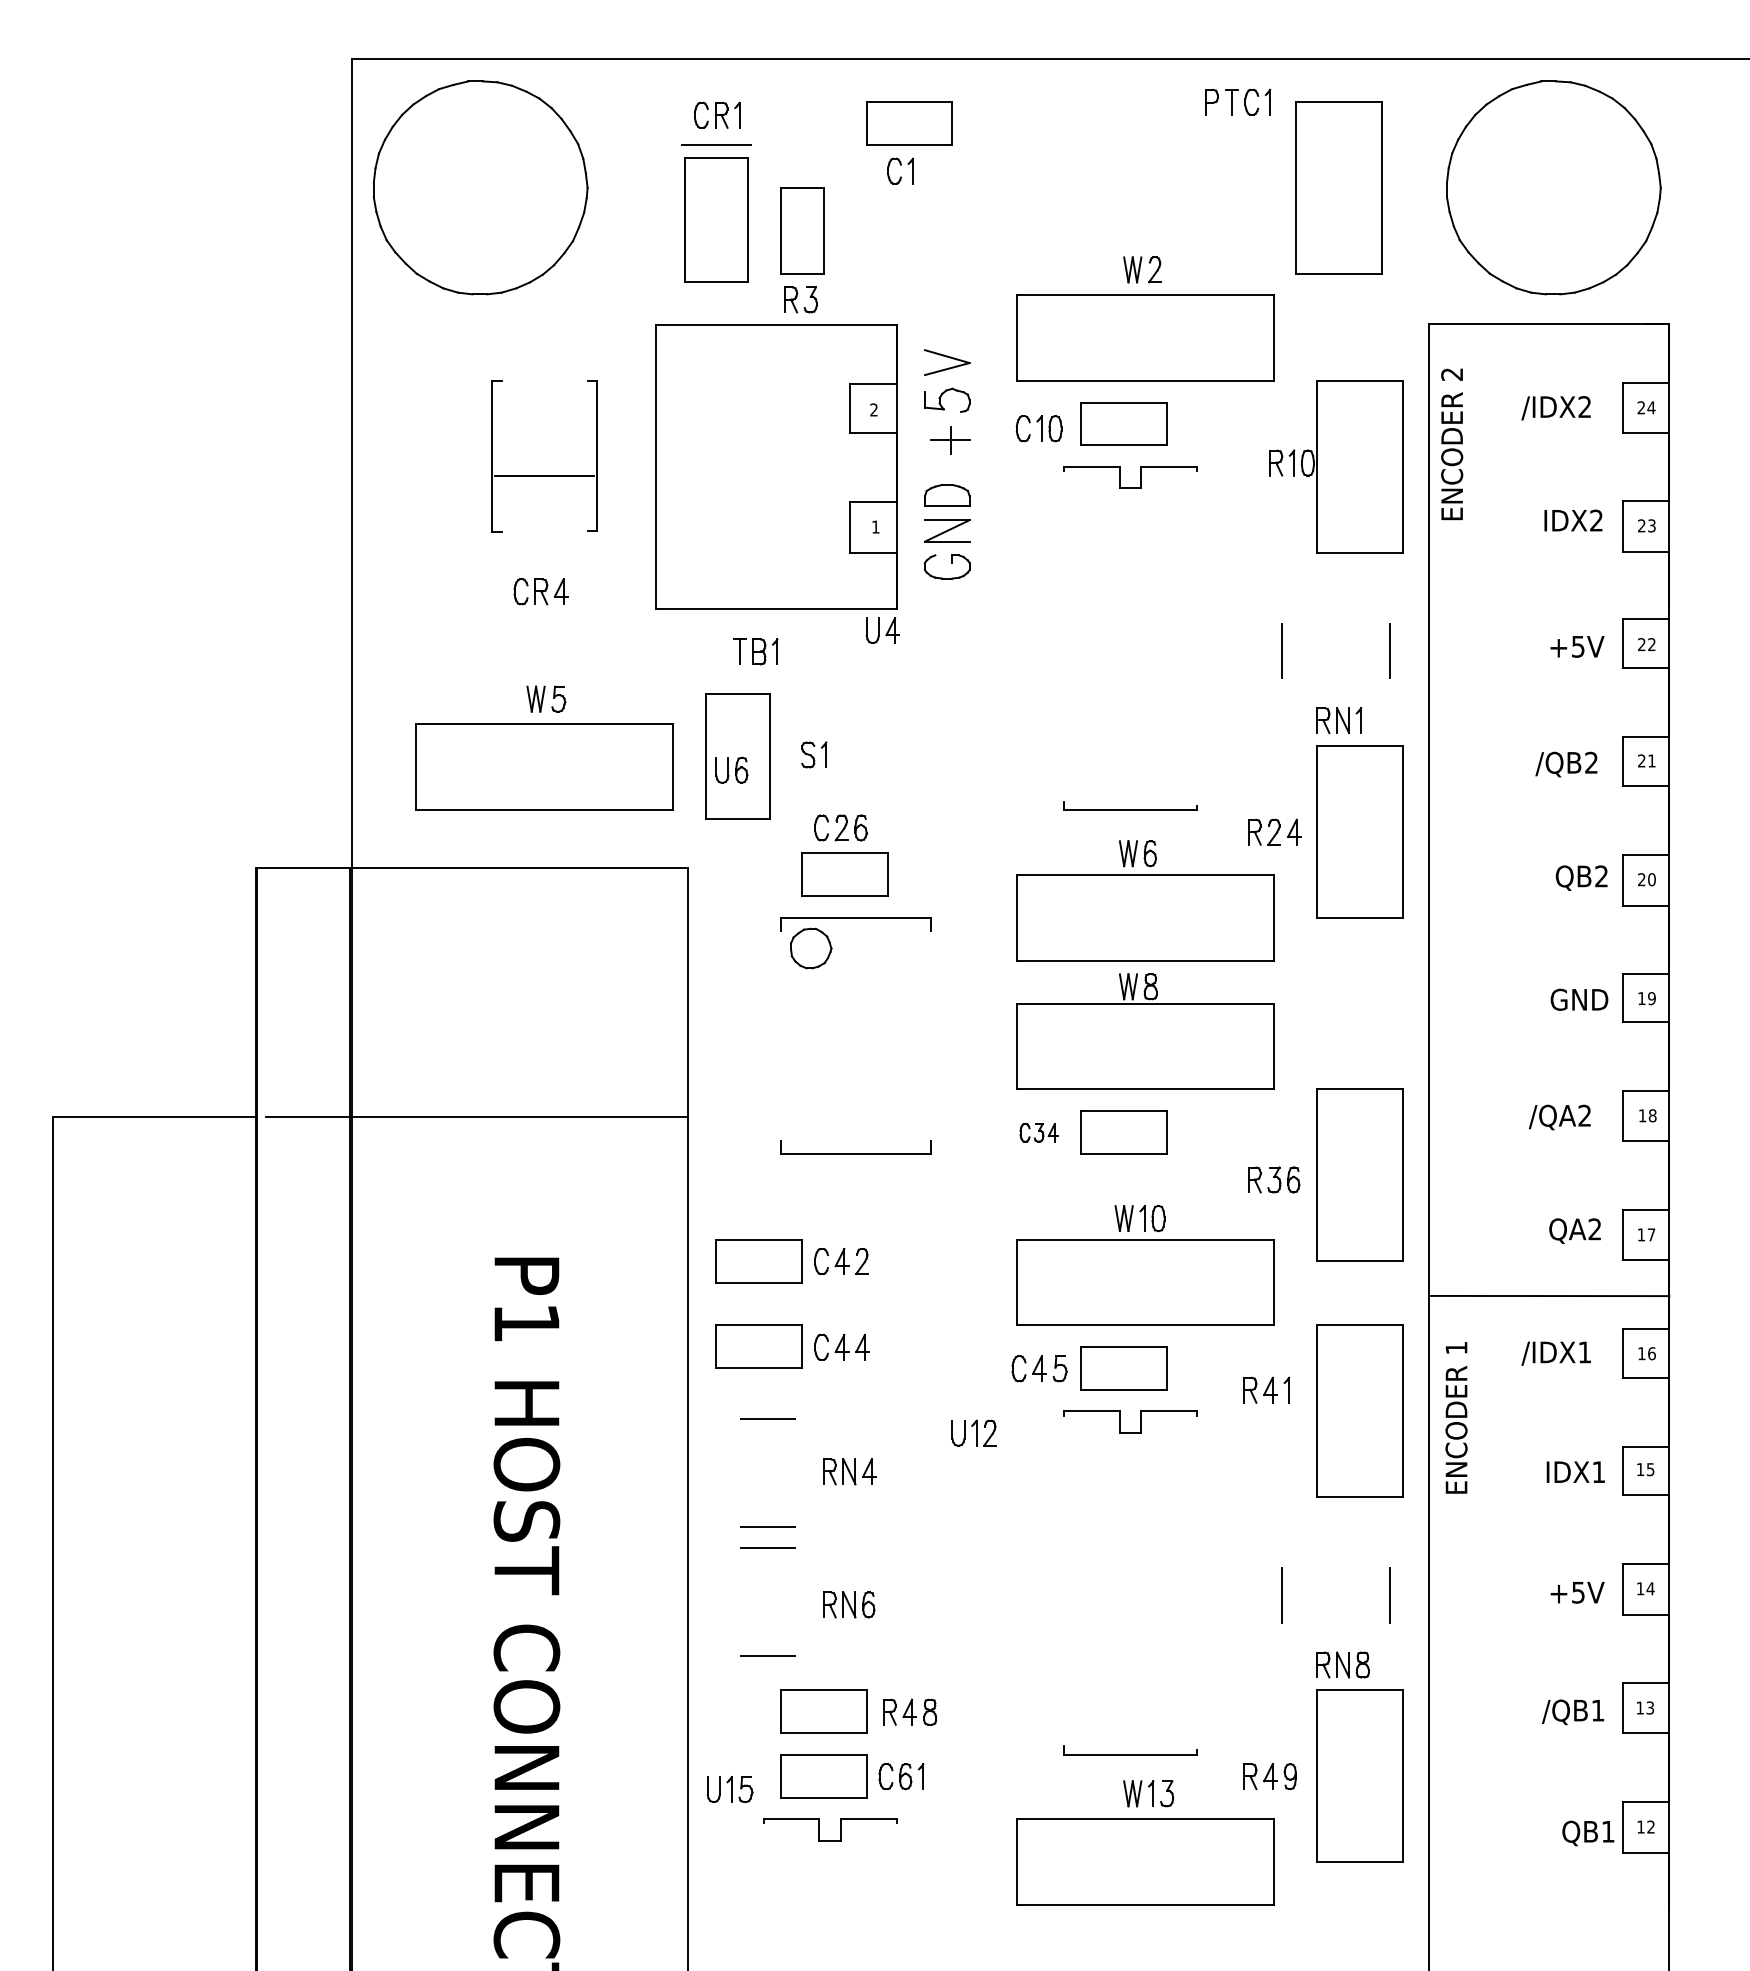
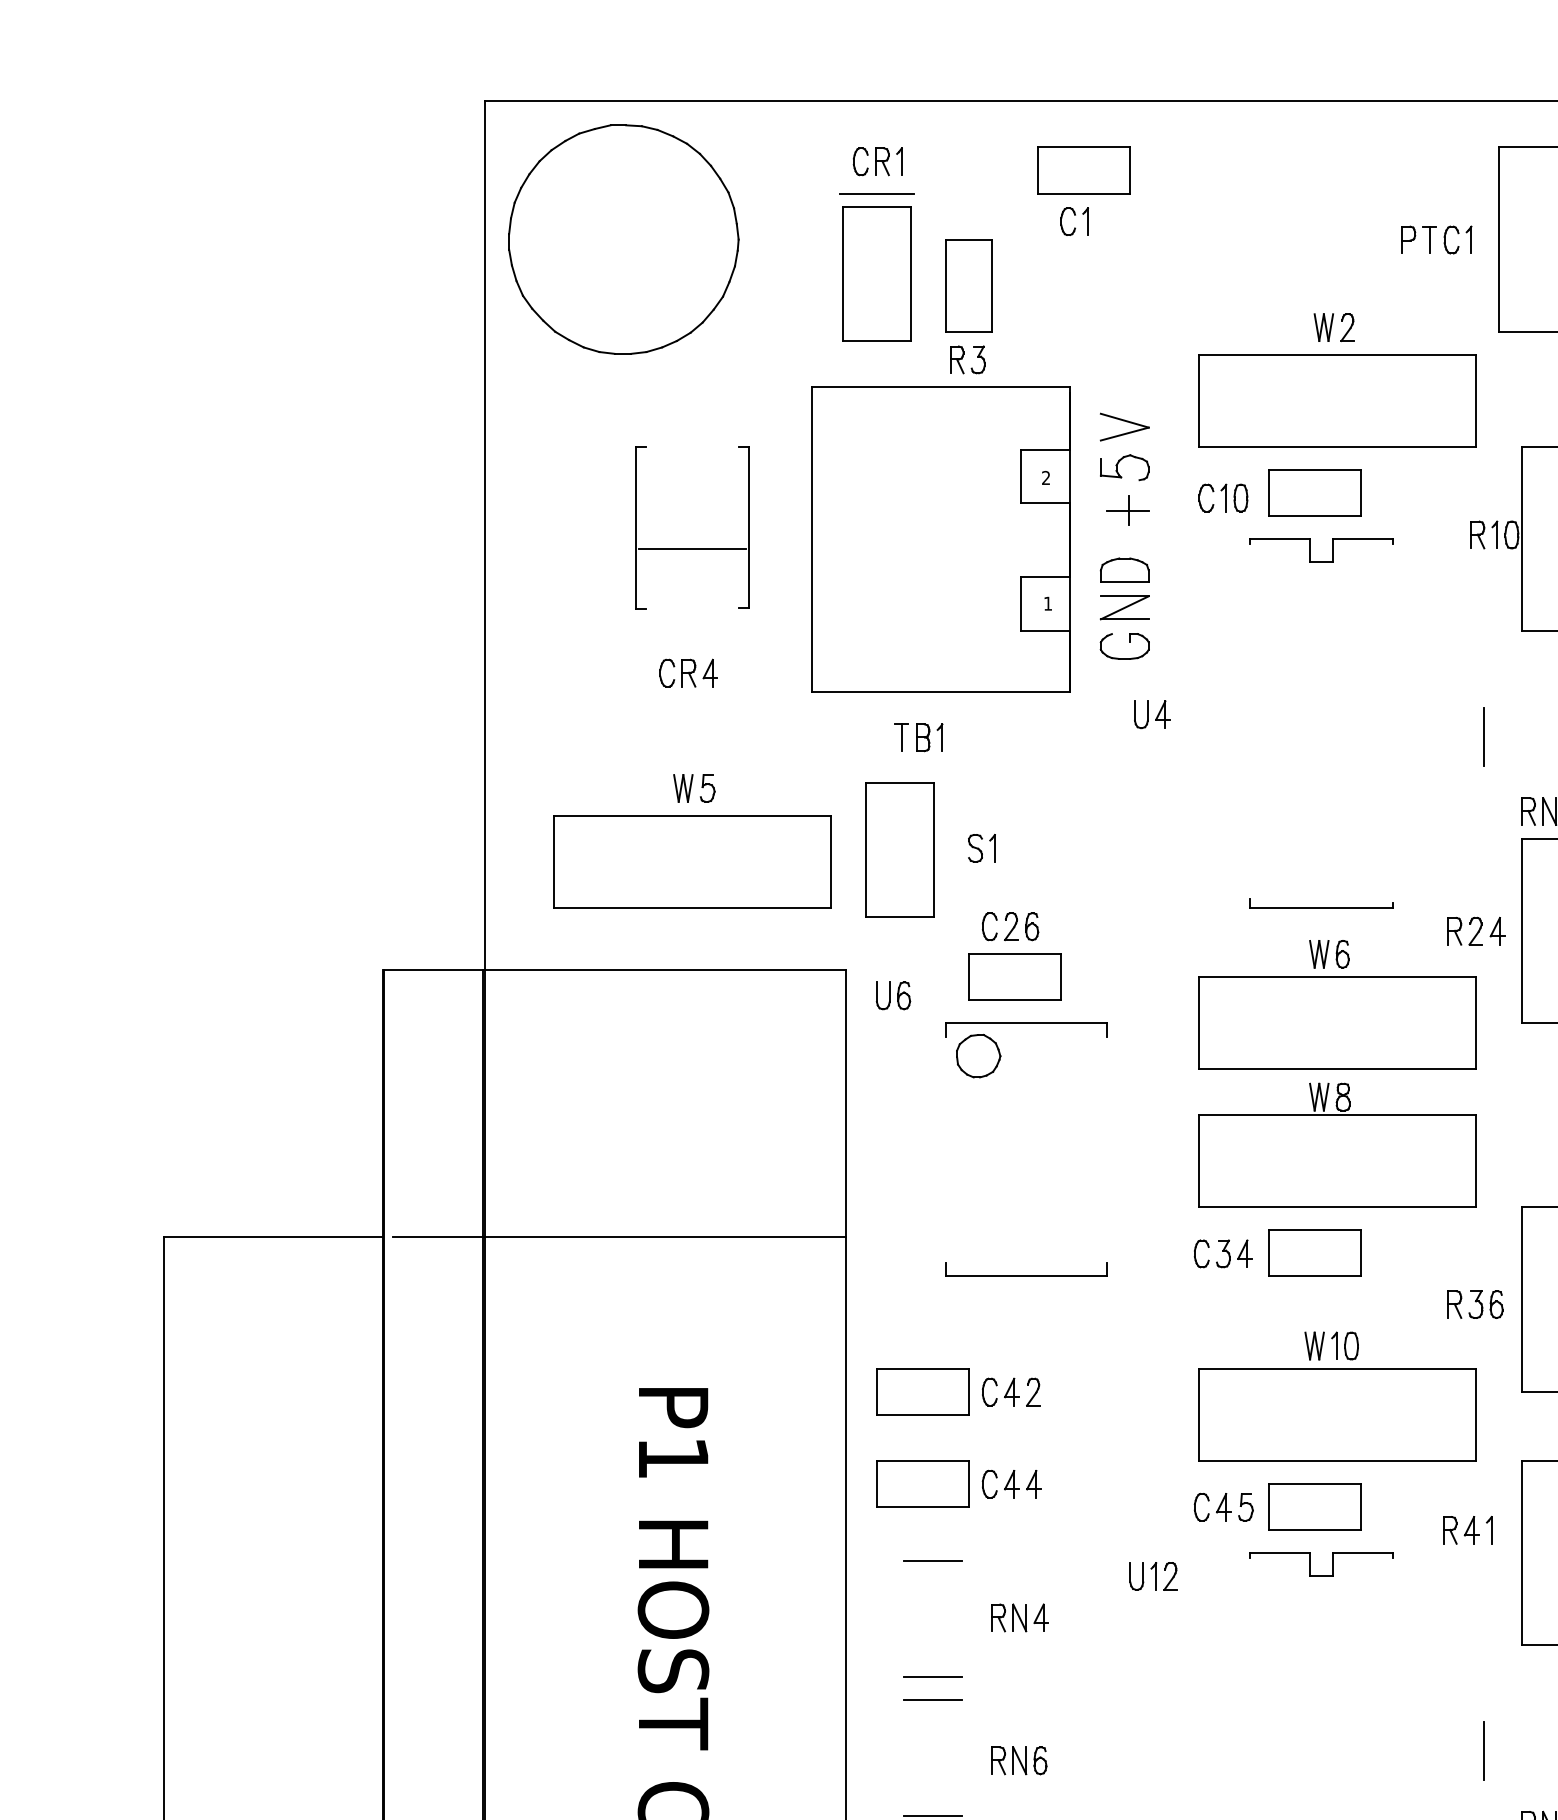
part: (1238, 101) -> (1437, 239), moved
part: (882, 630) -> (1151, 714), moved
part: (731, 769) -> (893, 994), moved
part: (1038, 1132) -> (1222, 1253), size x1.43

